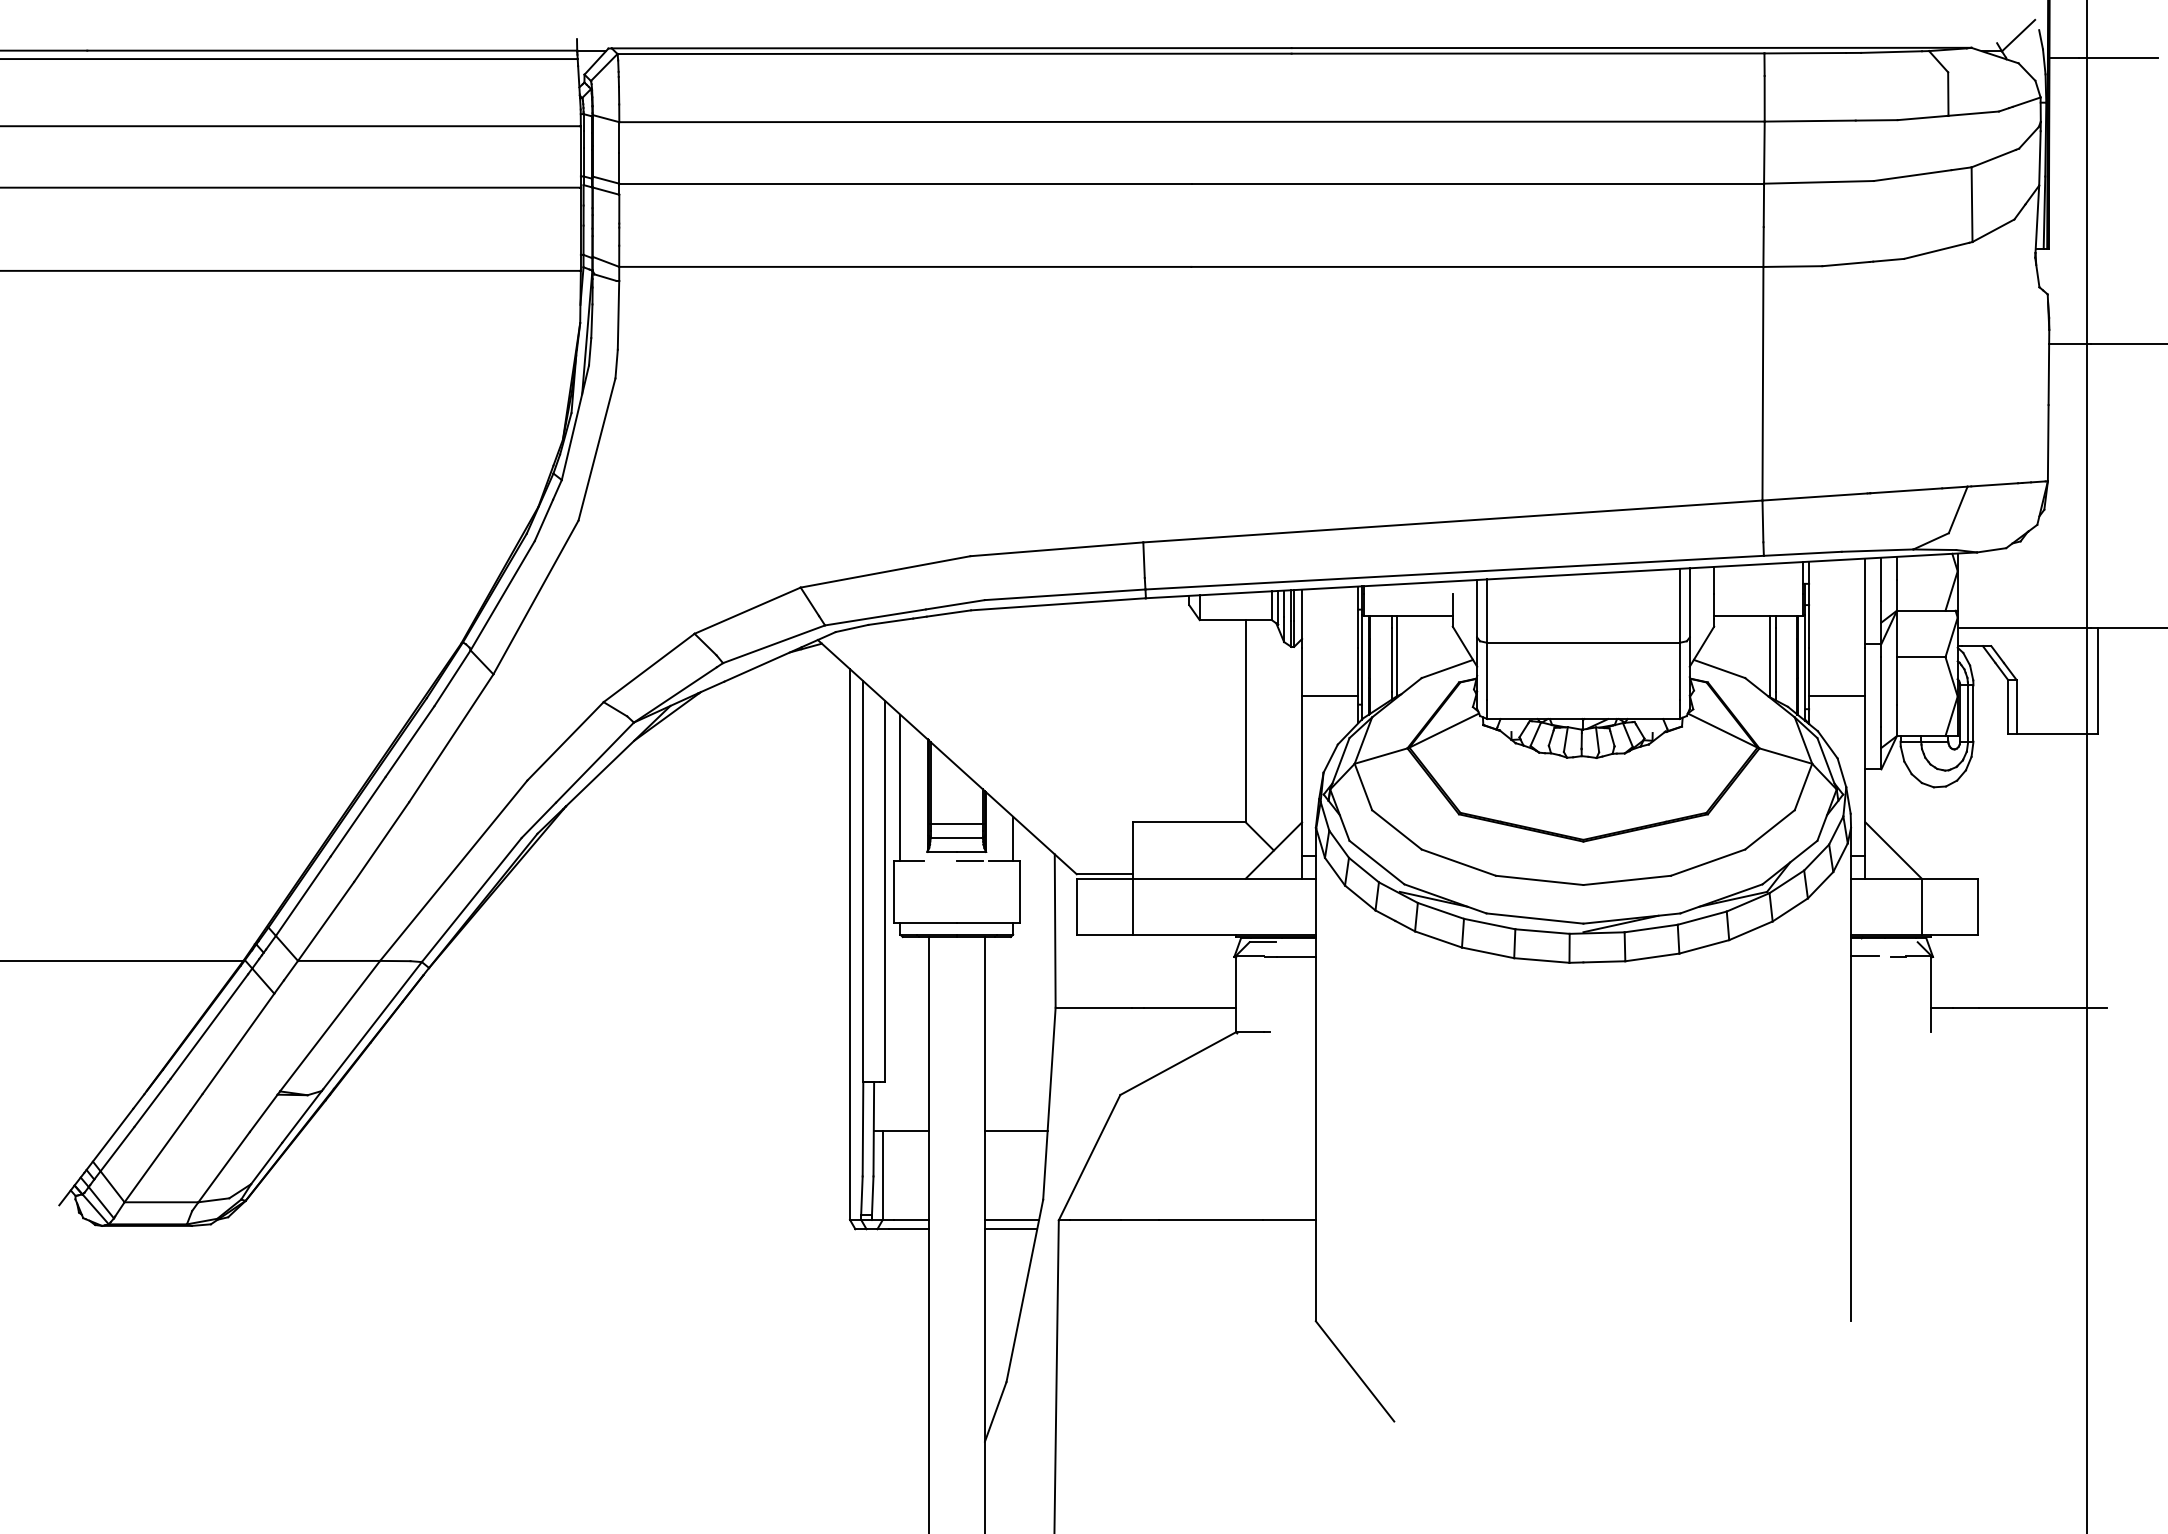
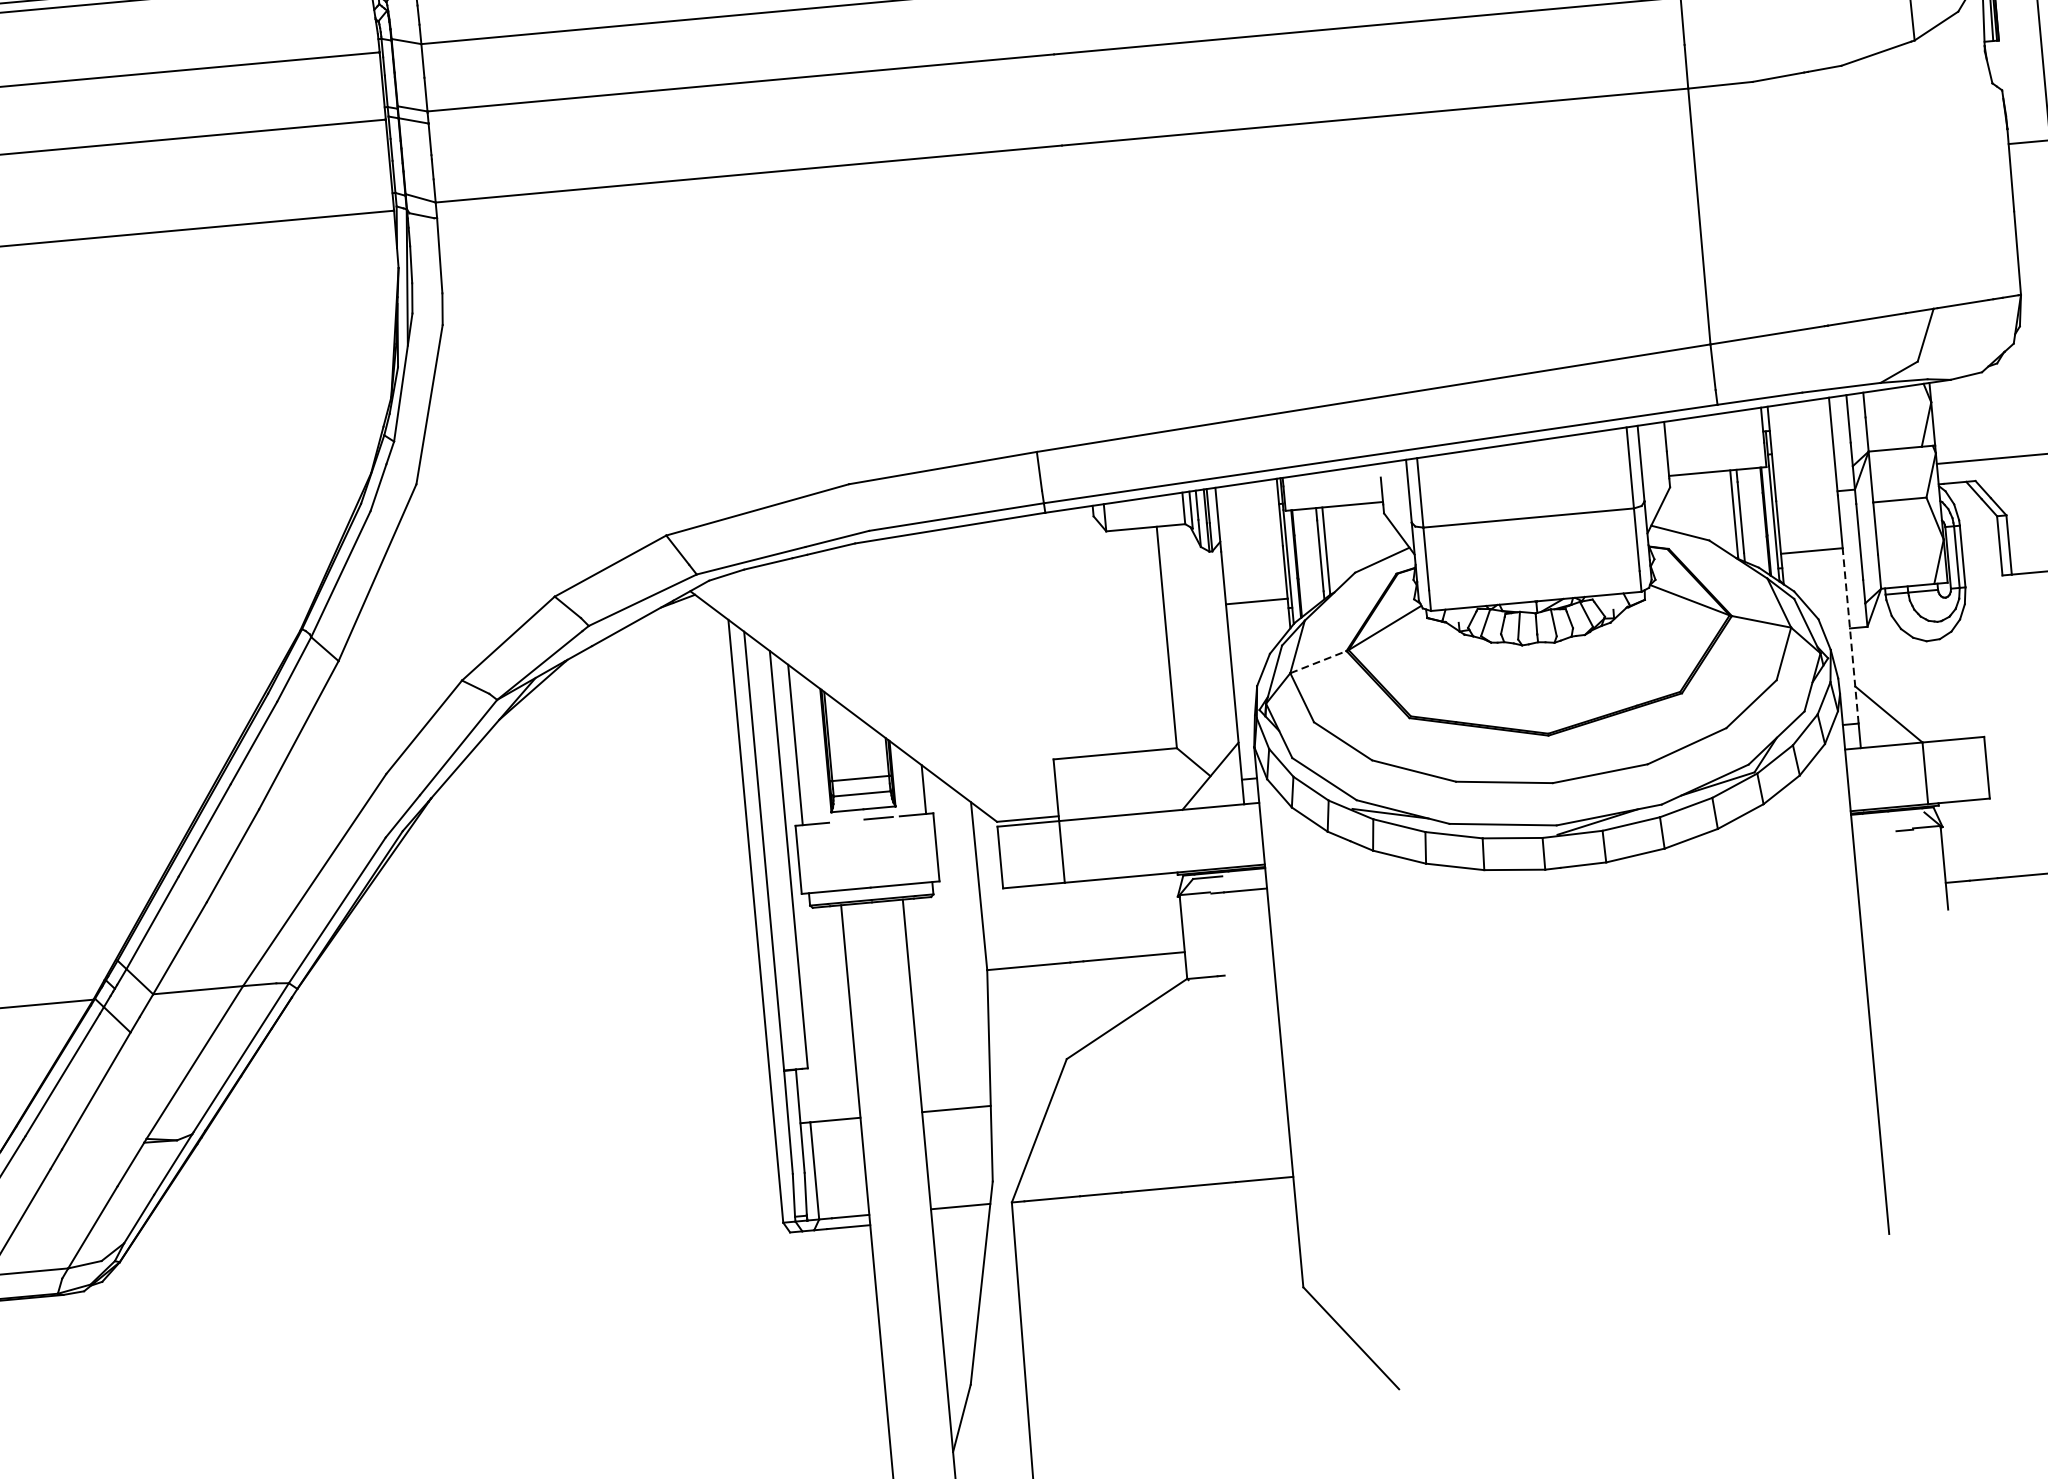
line: (1381, 755) -> (1318, 661), solid -> dashed
line: (1865, 775) -> (1850, 635), solid -> dashed
line: (1864, 955) -> (1867, 832), removed
line: (1010, 1229) -> (959, 1217), removed

